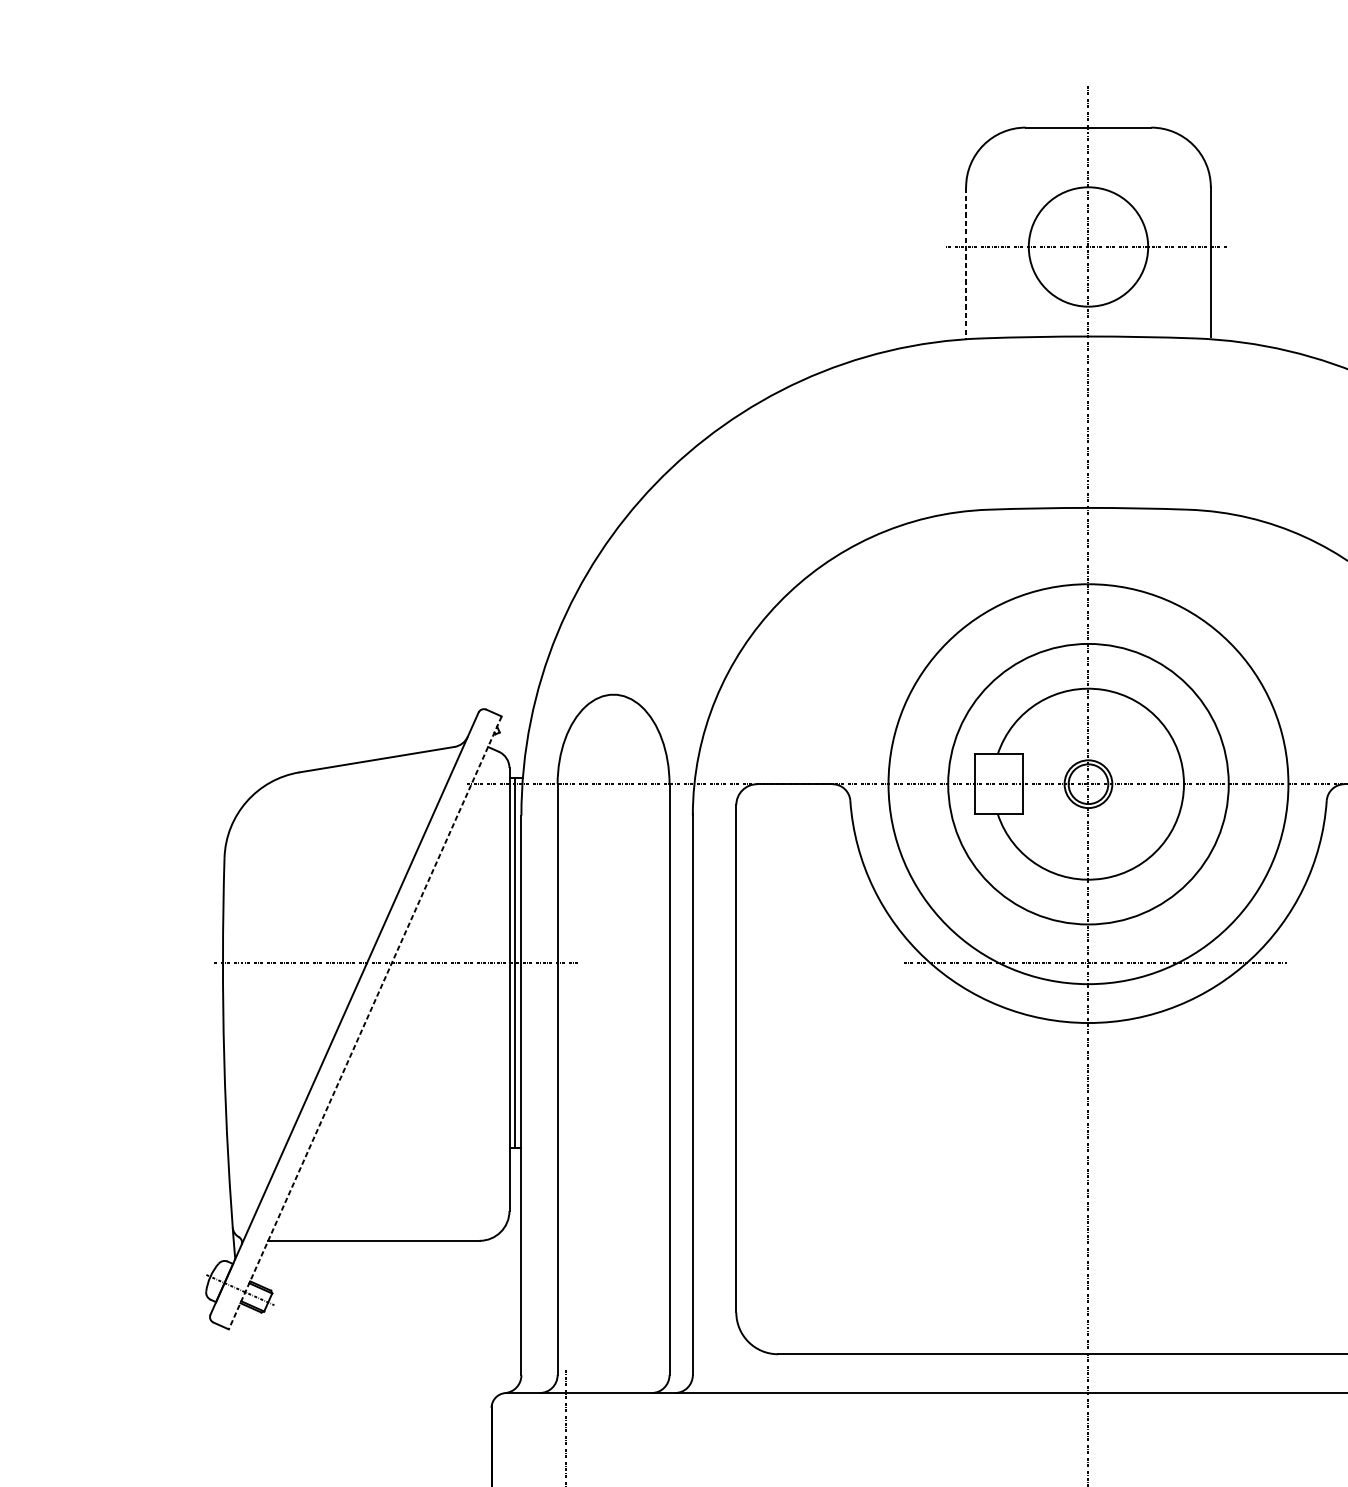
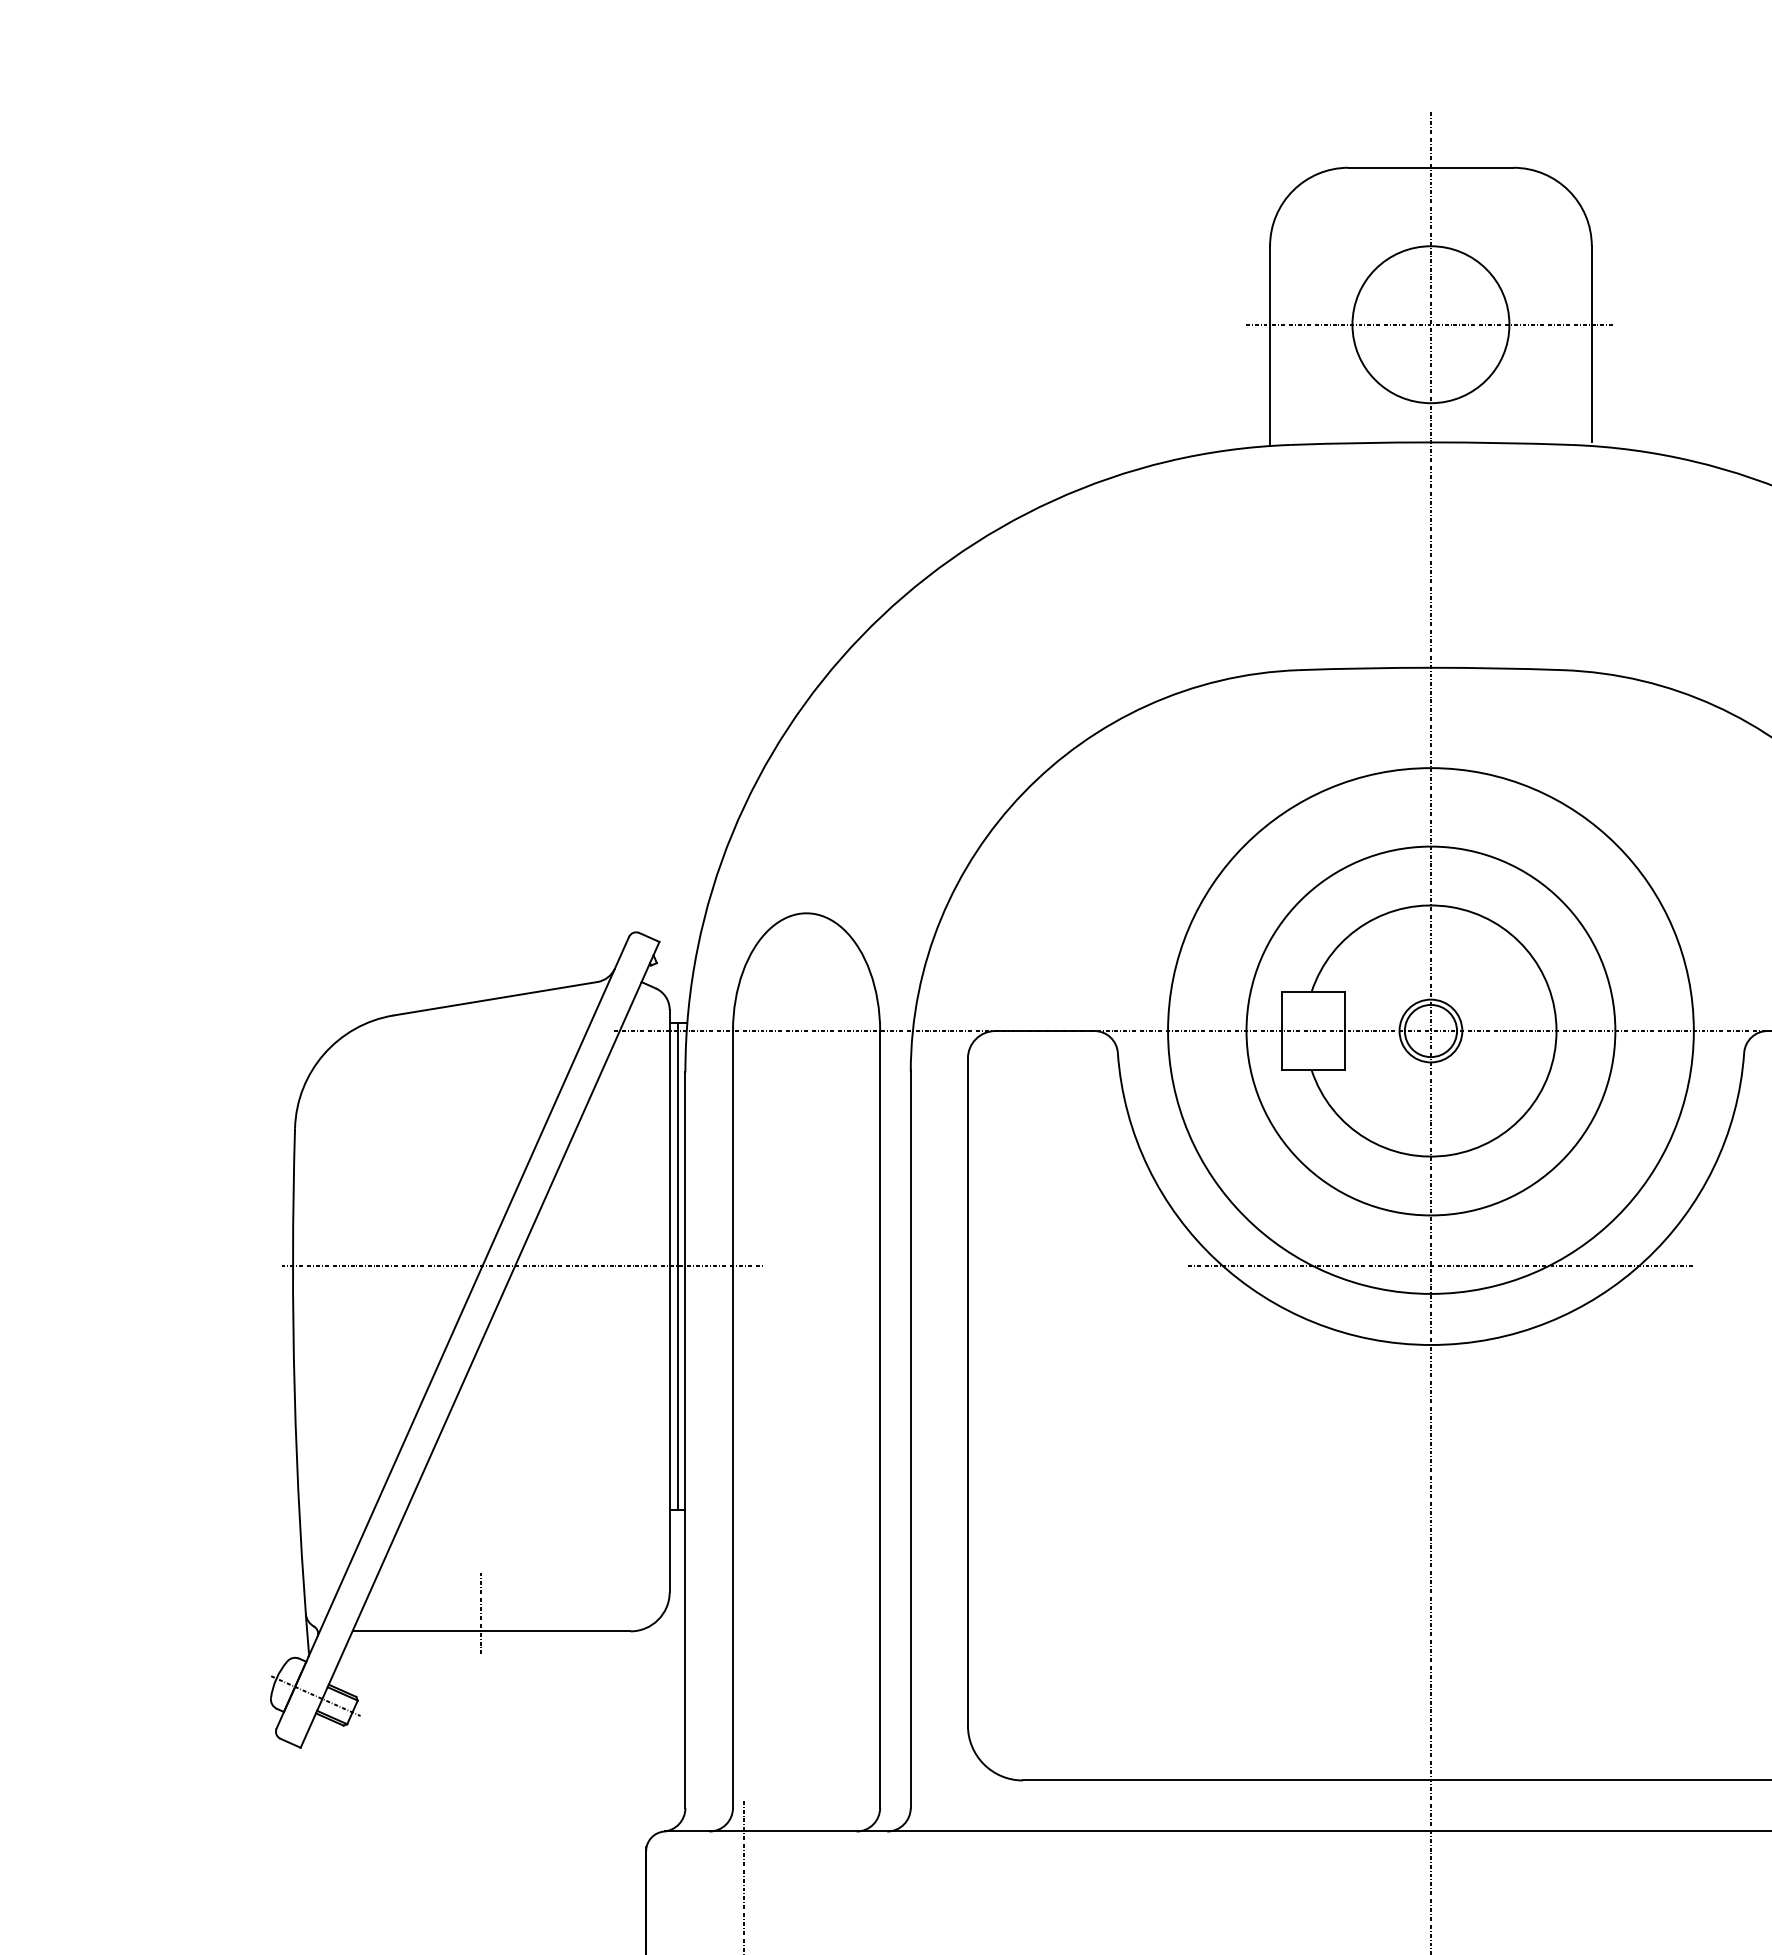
line: (966, 263) -> (1270, 346), dashed -> solid
line: (364, 1023) -> (479, 1345), dashed -> solid
line: (366, 1226) -> (481, 1612), added

